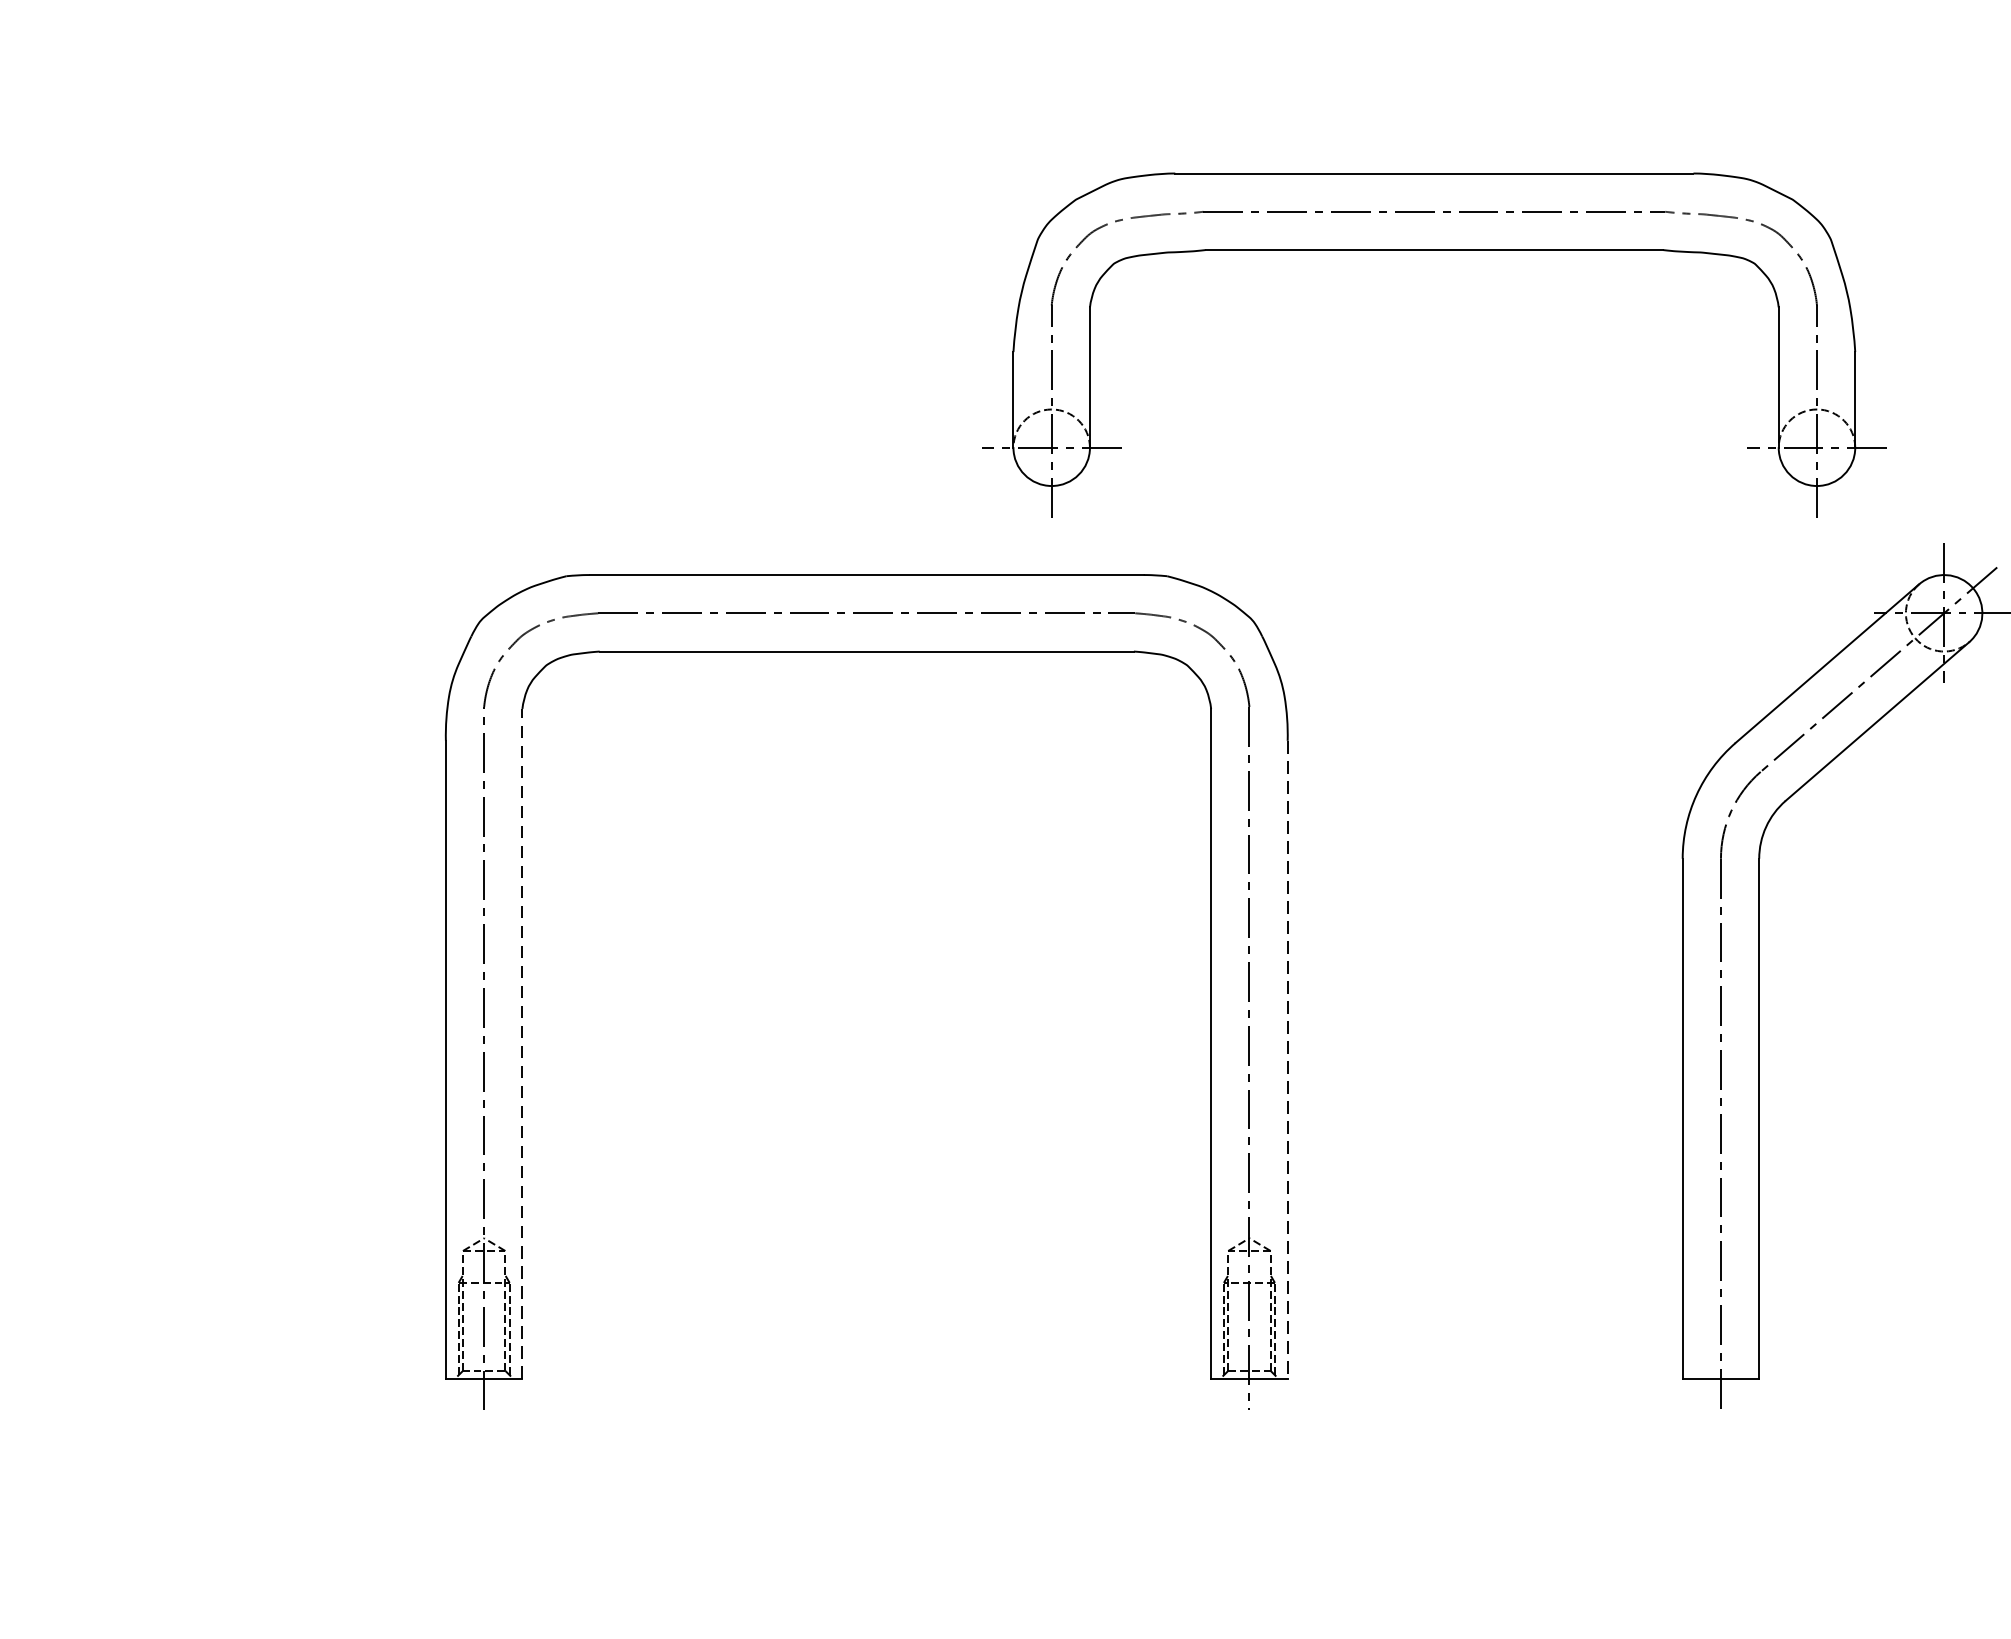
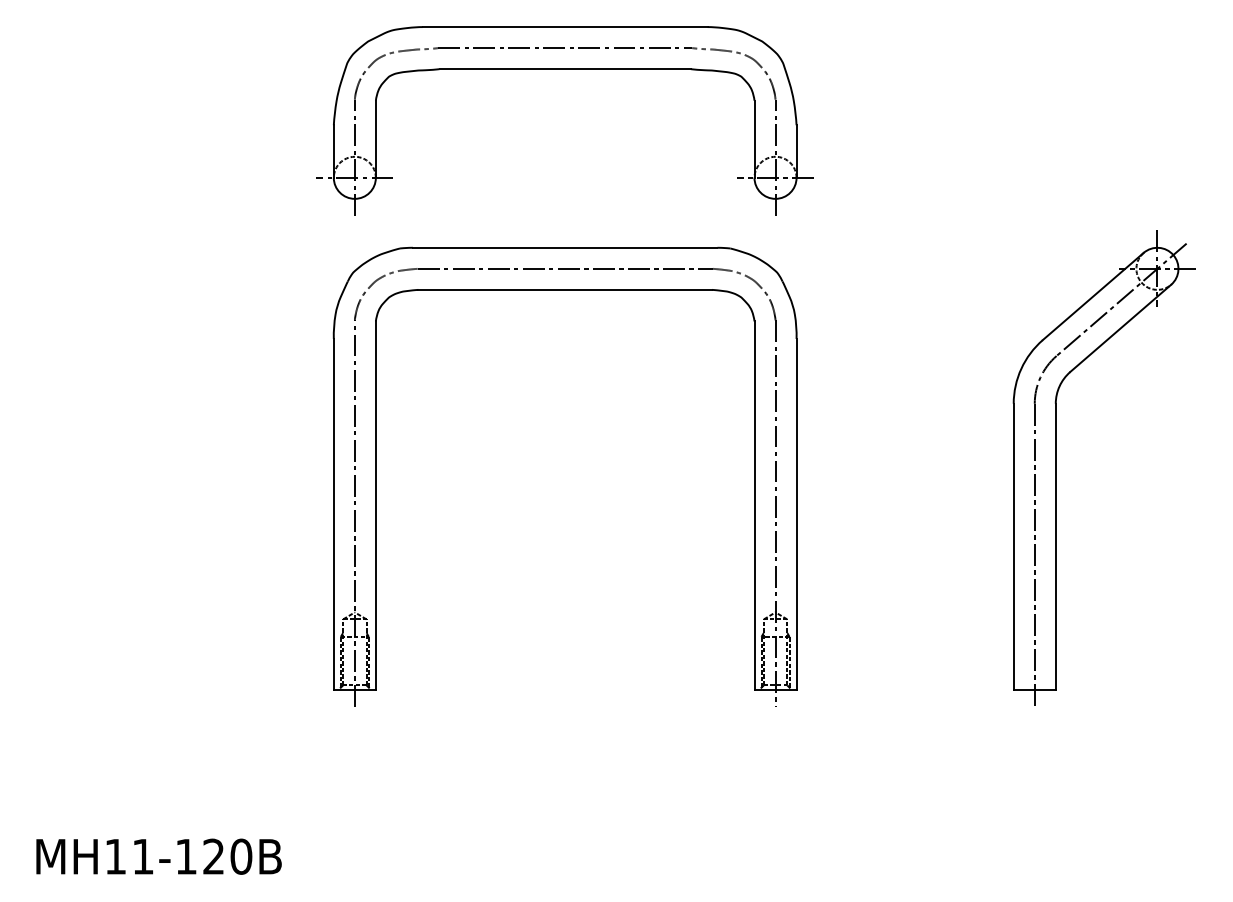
part: (1433, 250) -> (564, 69), moved
line: (521, 1041) -> (375, 504), dashed -> solid
line: (1287, 1060) -> (796, 514), dashed -> solid

